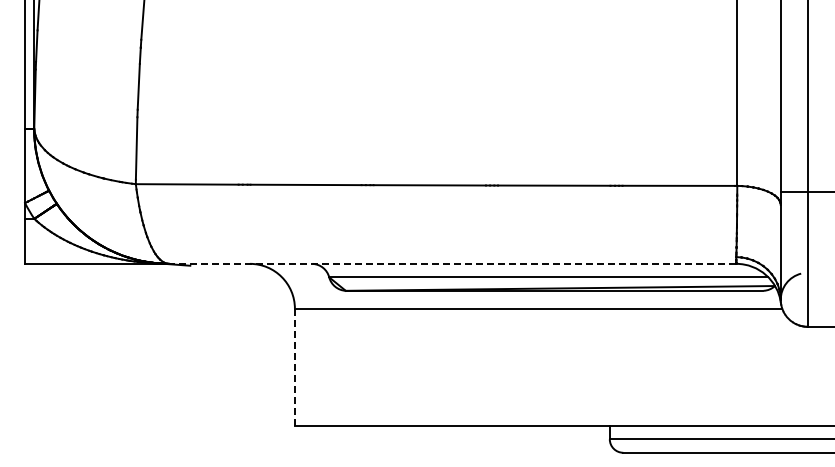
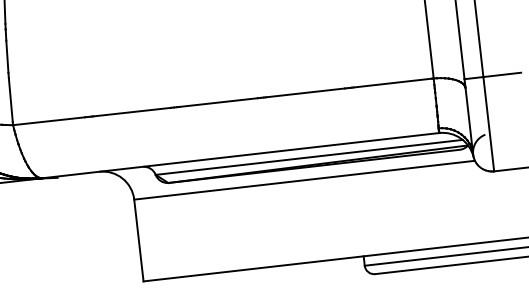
line: (452, 263) -> (240, 155), dashed -> solid
line: (294, 366) -> (138, 239), dashed -> solid

